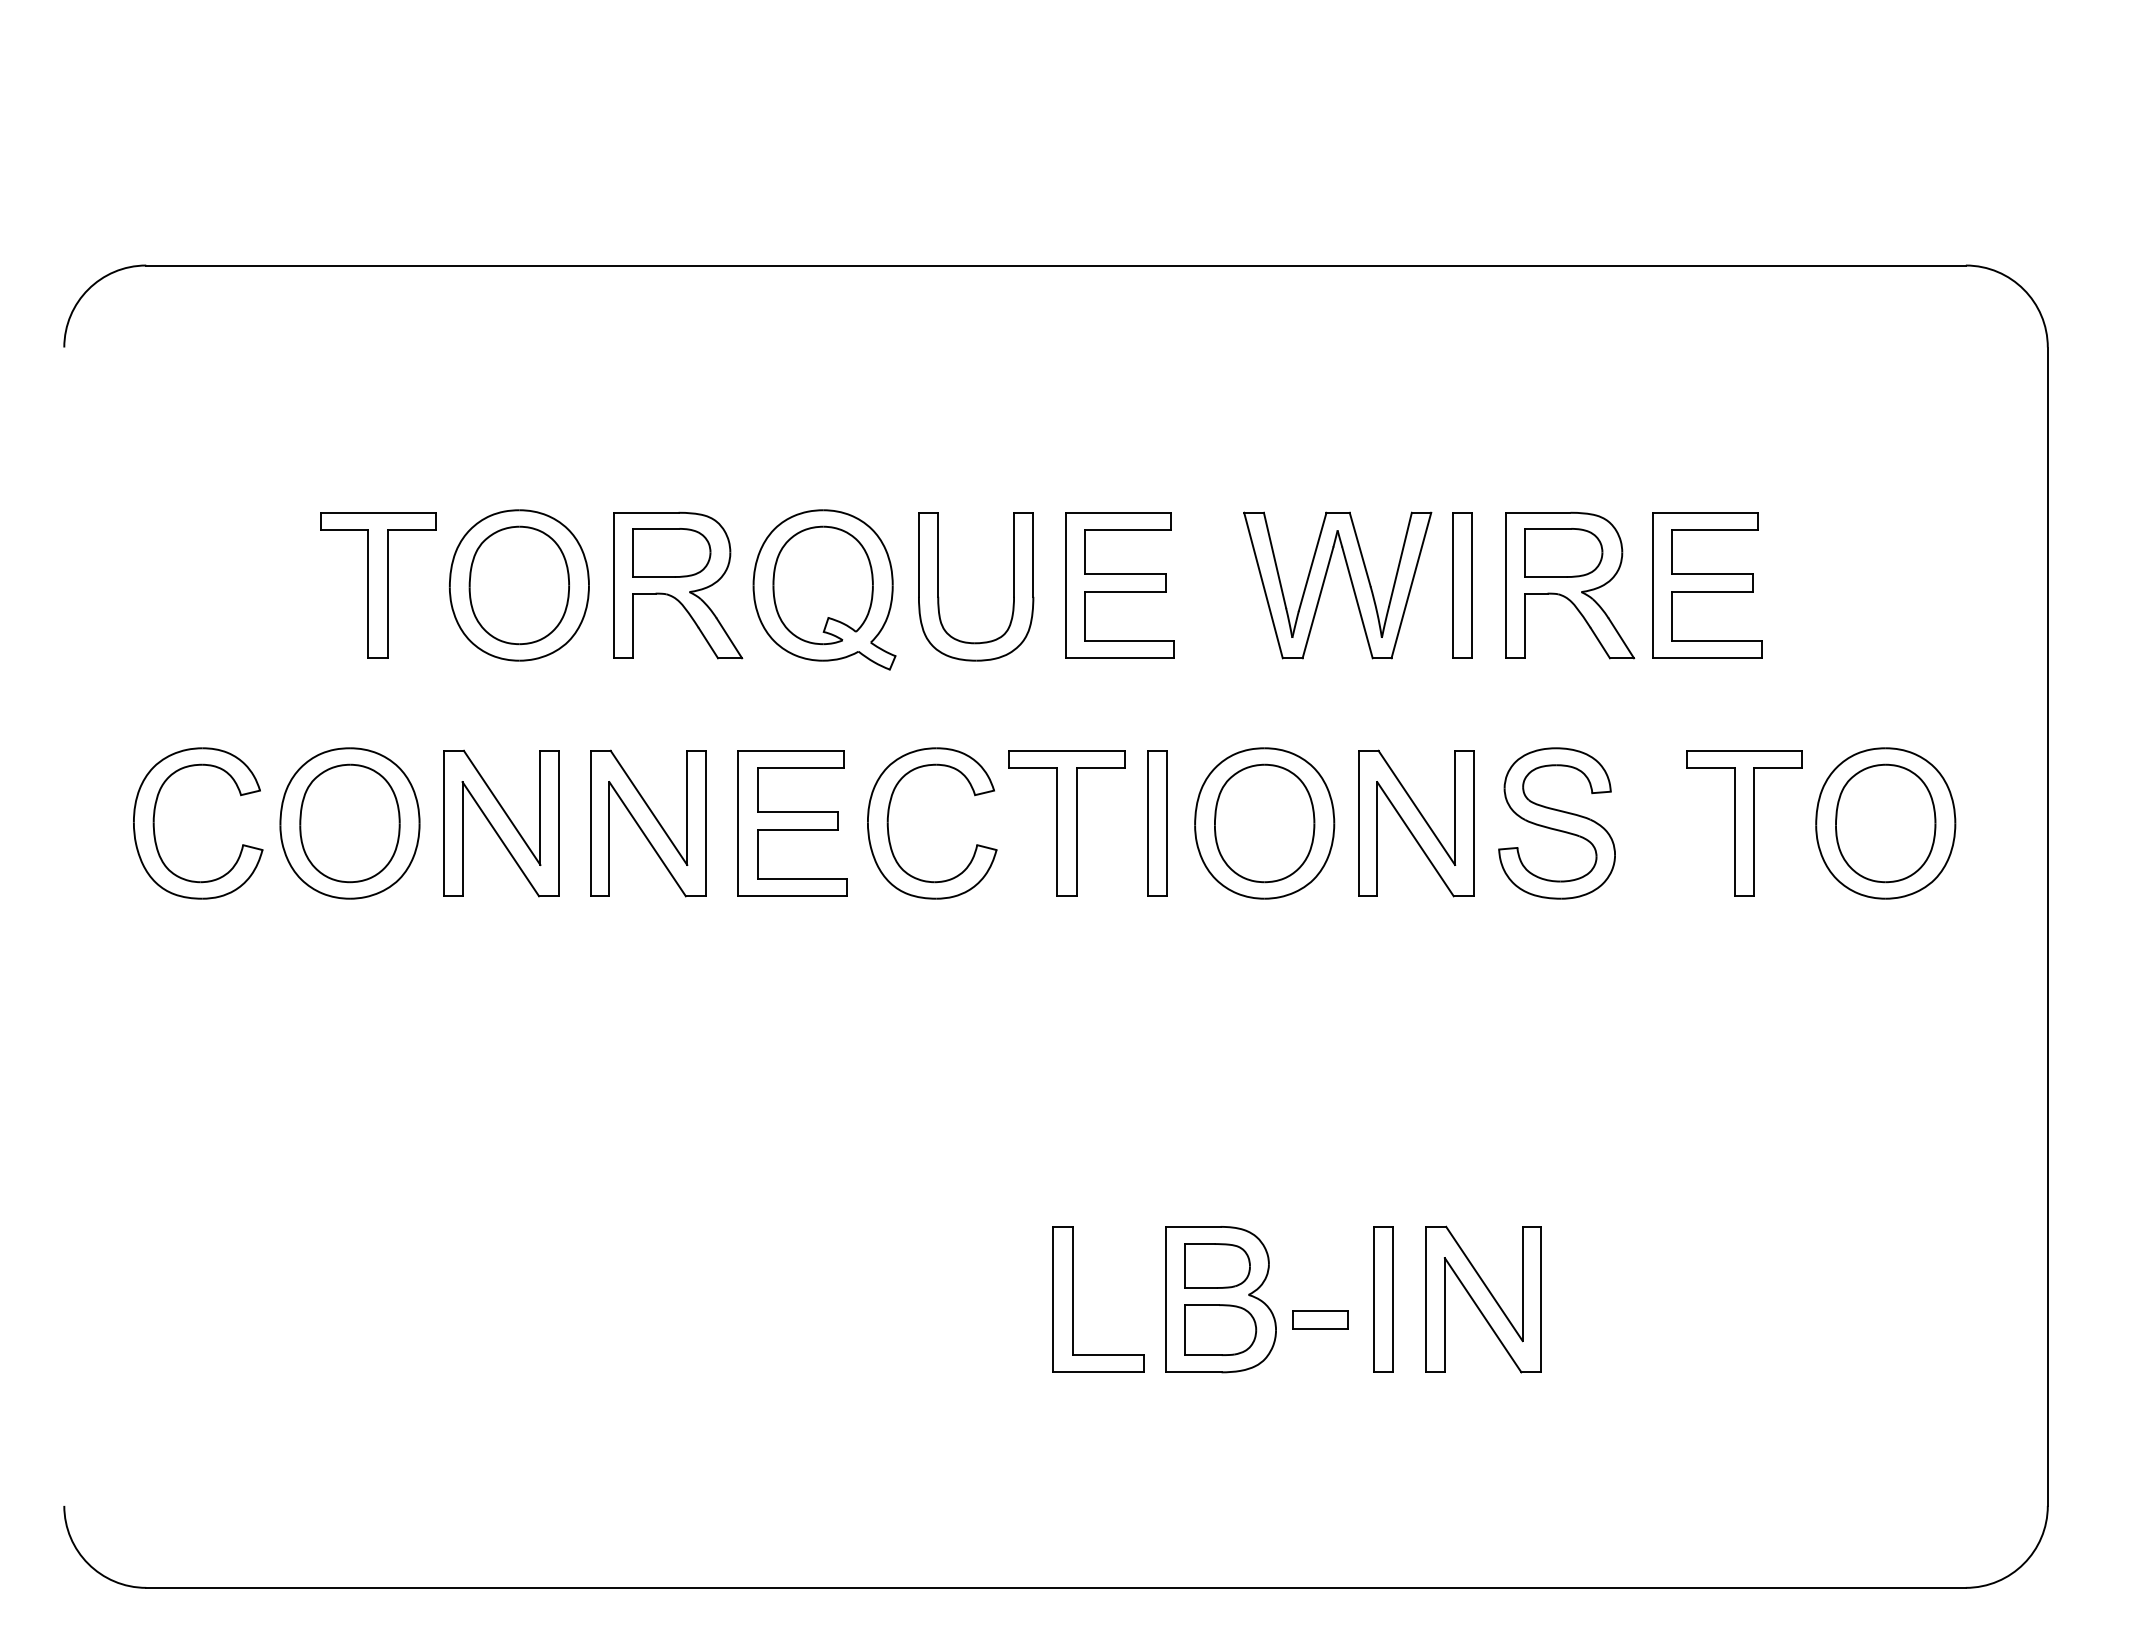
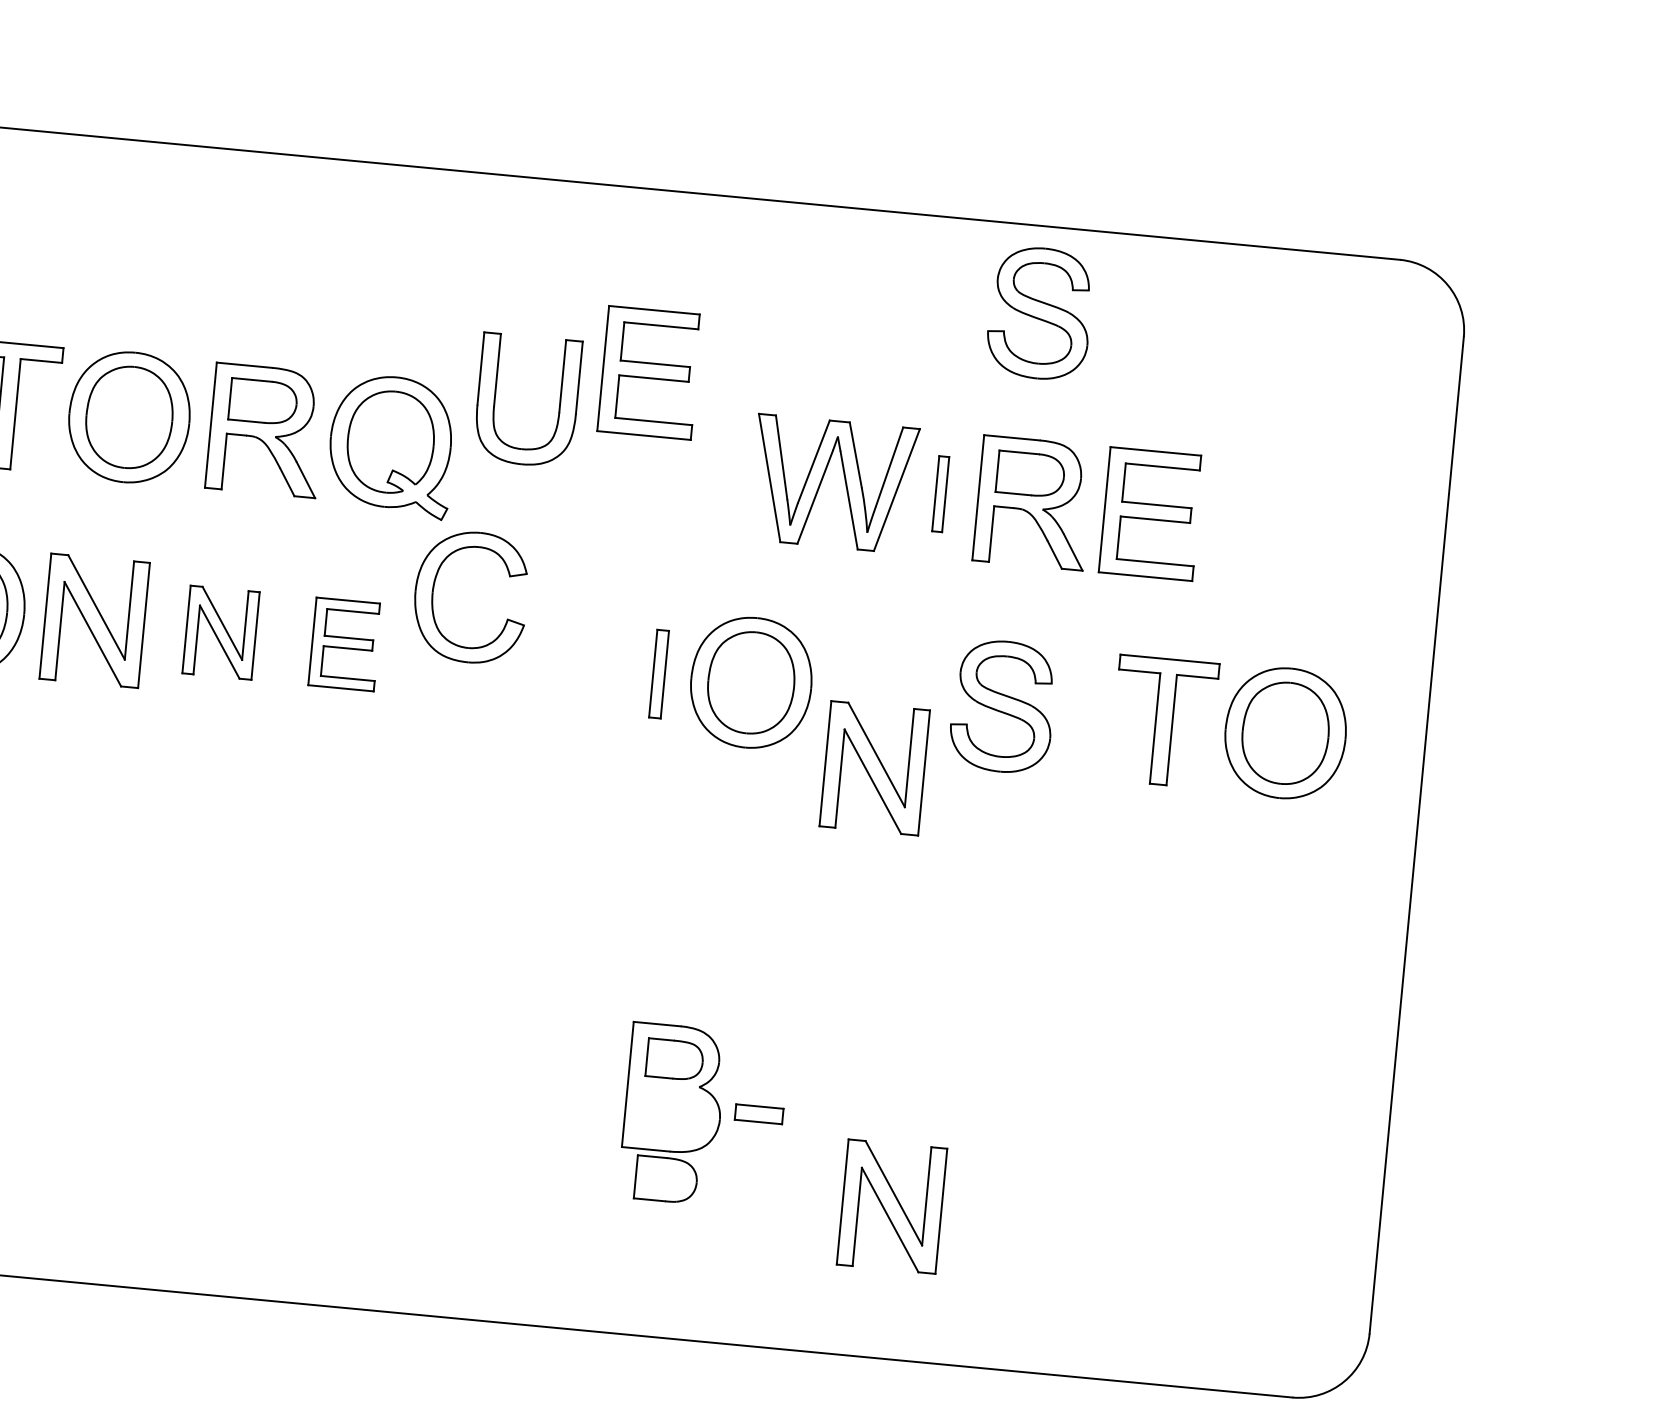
part: (1556, 366) -> (1039, 313), added
part: (1119, 585) -> (649, 372), moved
part: (1462, 585) -> (940, 494), size x0.6
part: (1013, 586) -> (559, 403), moved
part: (648, 823) -> (221, 632), size x0.7
part: (792, 823) -> (345, 644), size x0.7
part: (1066, 823) -> (580, 666), removed
part: (1157, 823) -> (659, 674), size x0.7
part: (1416, 823) -> (875, 768), moved
part: (889, 831) -> (433, 600), moved
part: (1073, 1299) -> (548, 1076), removed
part: (1383, 1299) -> (814, 1102), removed
part: (1483, 1299) -> (891, 1206), moved
part: (1220, 1329) -> (666, 1179), moved

